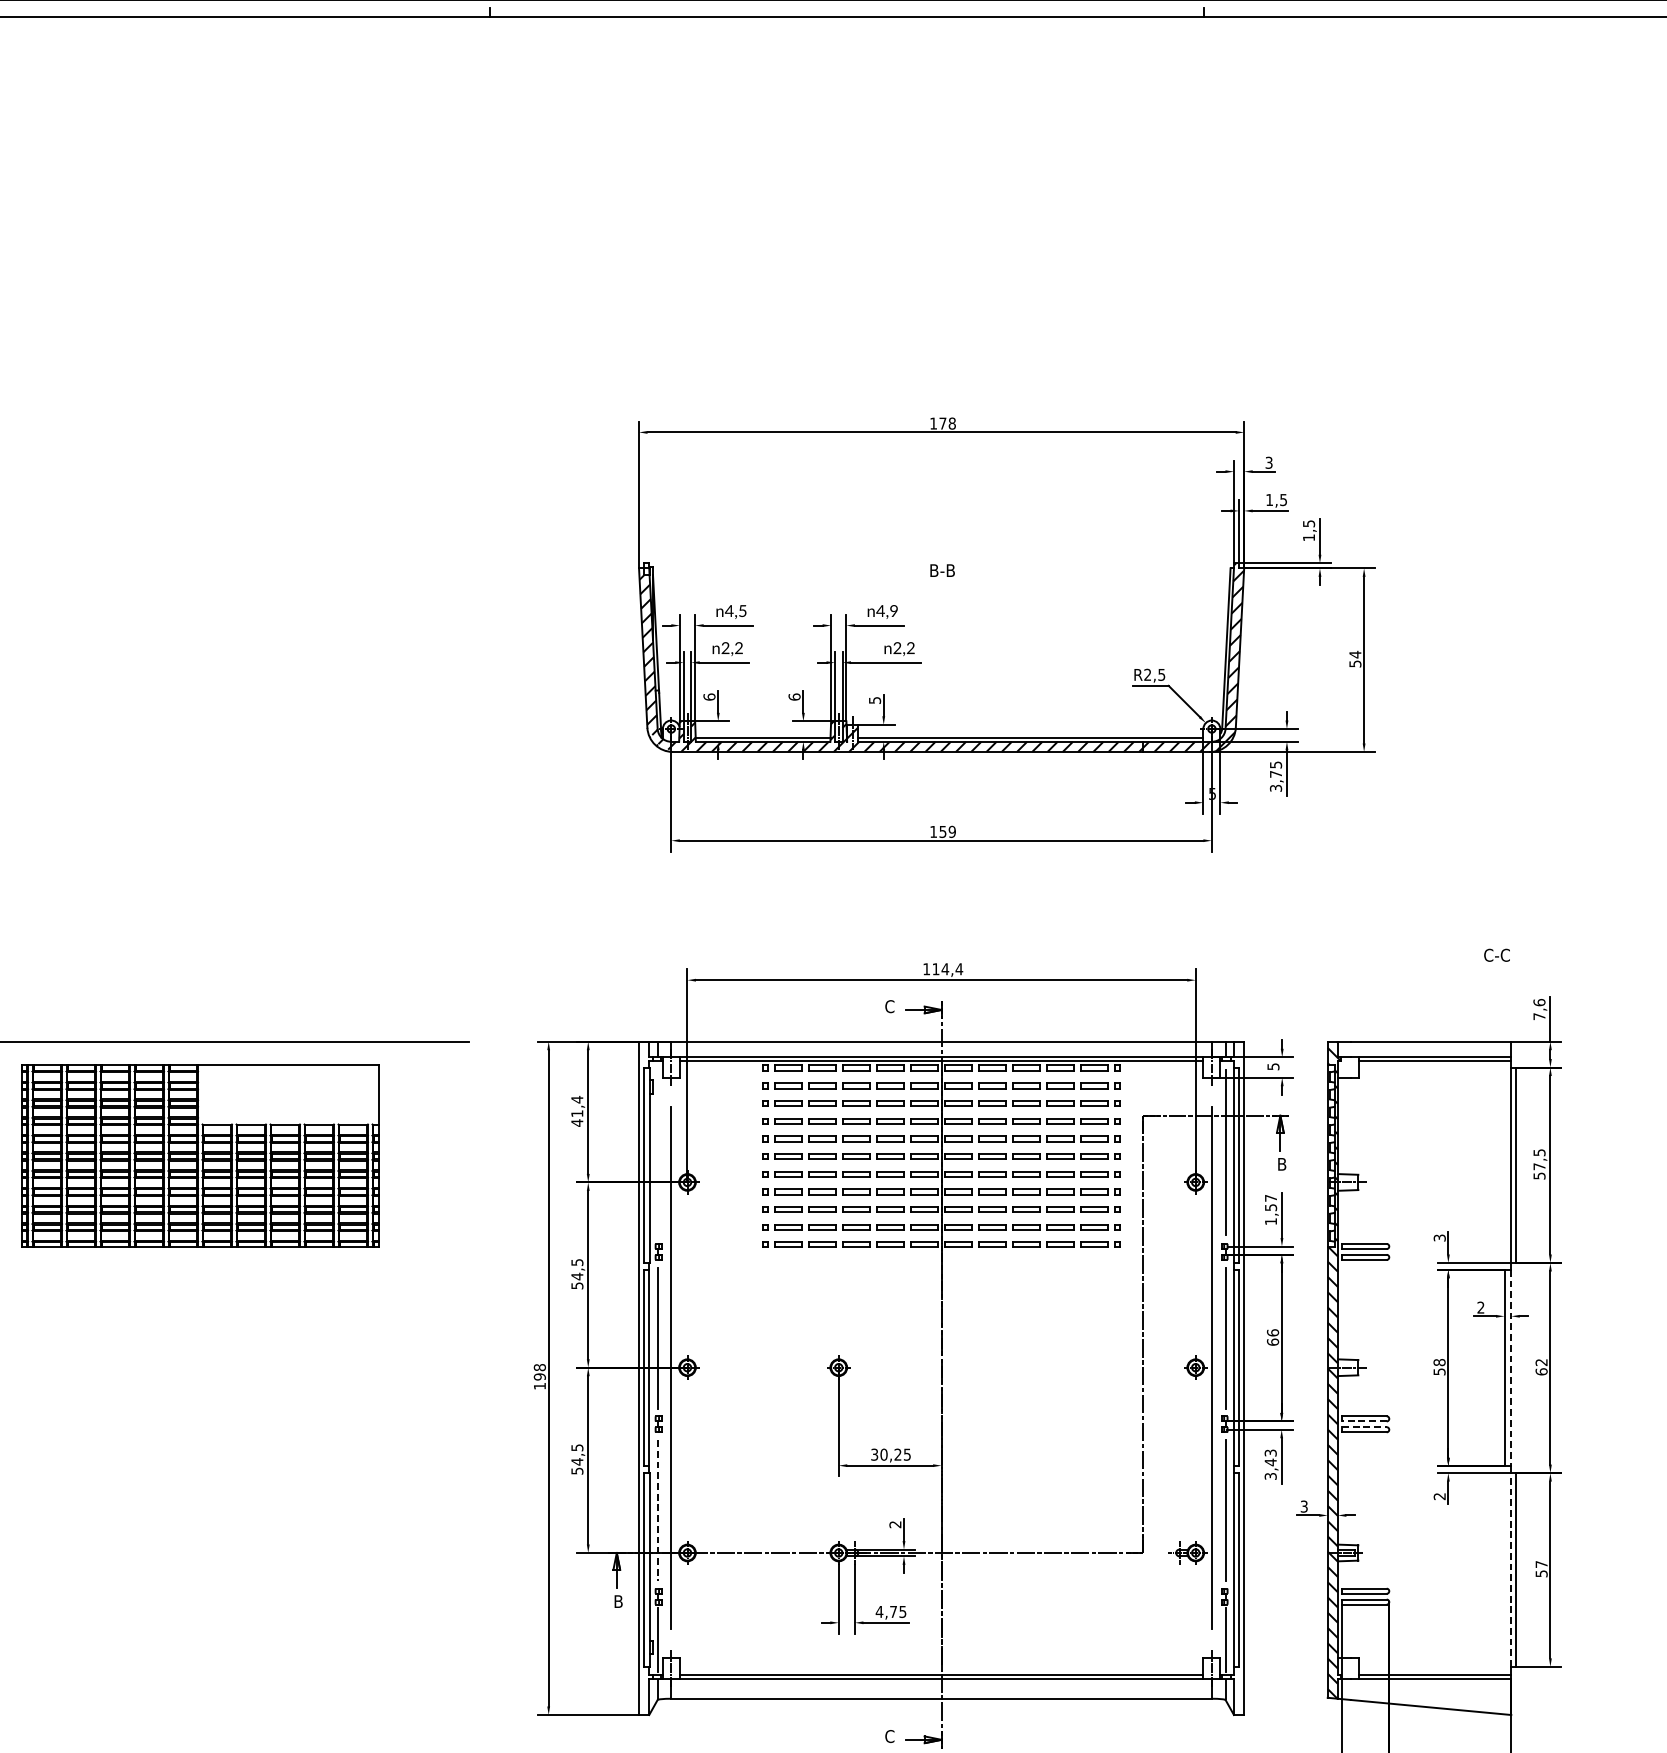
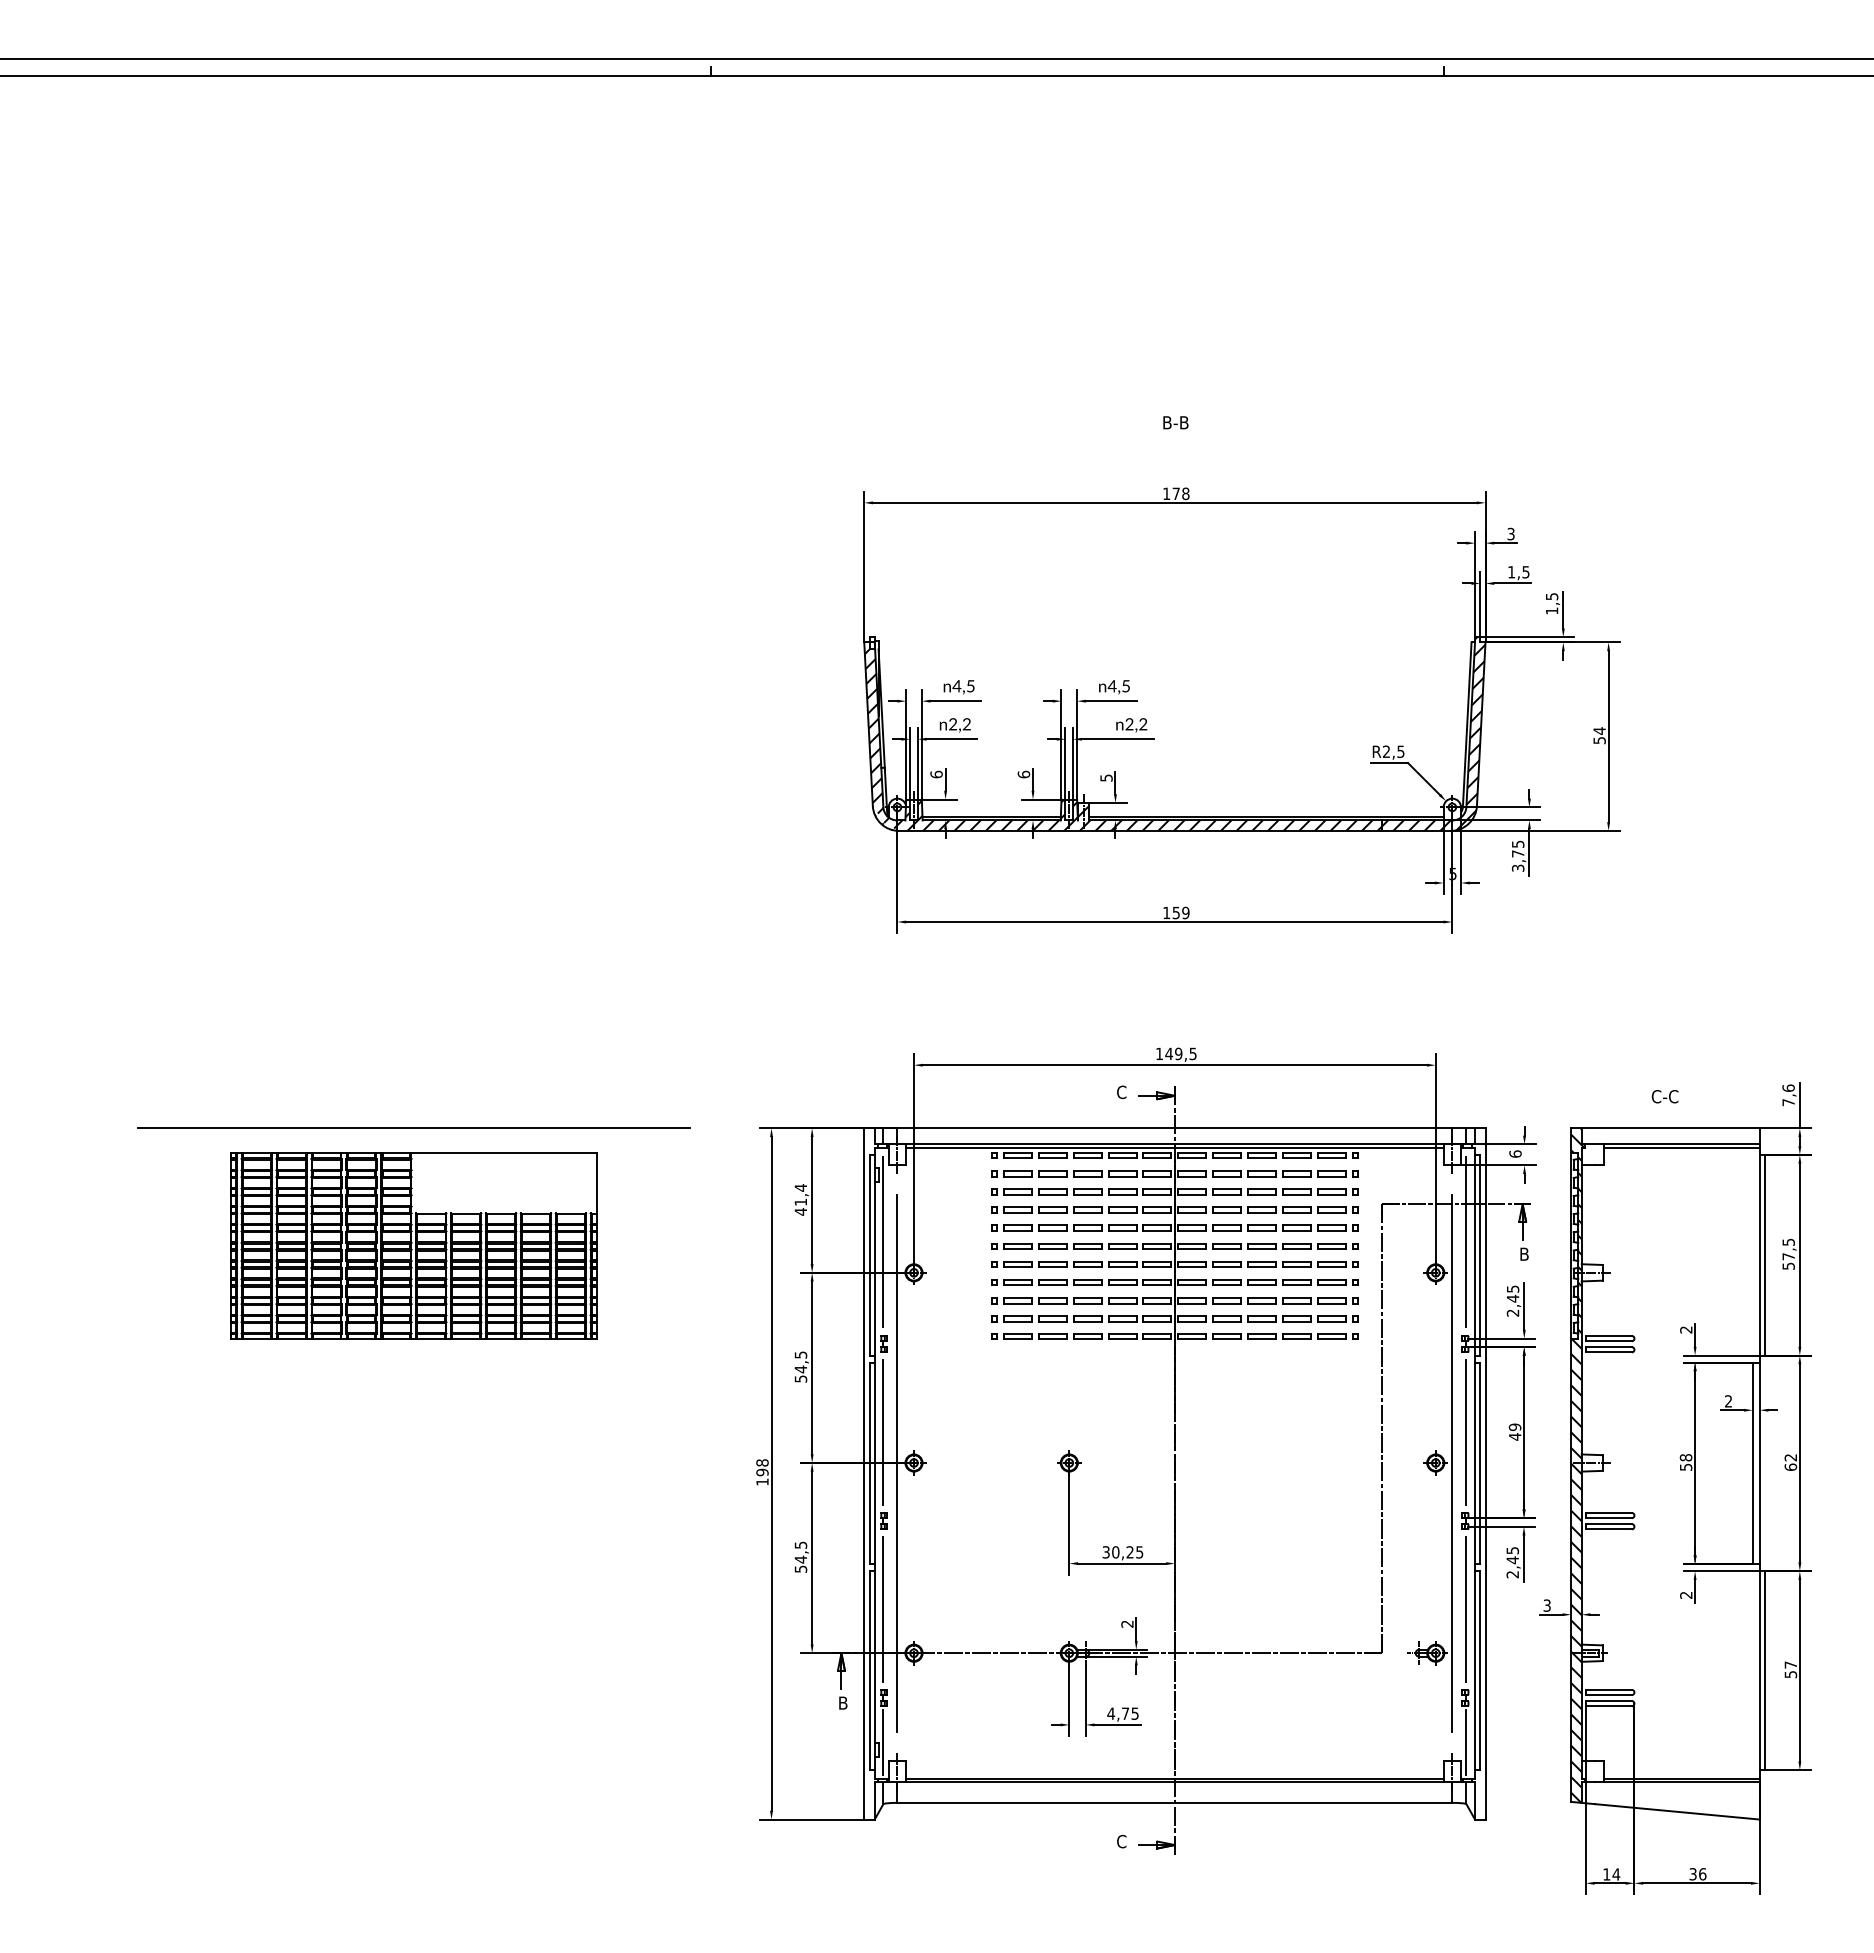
text: (942, 570) -> (1175, 422), moved
text: (893, 611) -> (1125, 686), 4,9 -> 4,5
text: (1496, 955) -> (1664, 1096), moved
text: (948, 968) -> (1181, 1053), 114,4 -> 149,5
text: (1273, 1066) -> (1515, 1153), 5 -> 6
line: (657, 1151) -> (883, 1241), added
text: (1270, 1209) -> (1512, 1300), 1,57 -> 2,45
text: (1439, 1237) -> (1686, 1329), 3 -> 2
text: (1272, 1336) -> (1514, 1431), 66 -> 49
line: (1511, 1368) -> (1759, 1463), dashed -> solid
line: (1363, 1421) -> (1608, 1518), dashed -> solid
line: (1363, 1427) -> (1608, 1524), dashed -> solid
text: (1270, 1464) -> (1512, 1562), 3,43 -> 2,45
line: (657, 1511) -> (883, 1610), dashed -> solid
line: (1511, 1569) -> (1759, 1670), dashed -> solid

